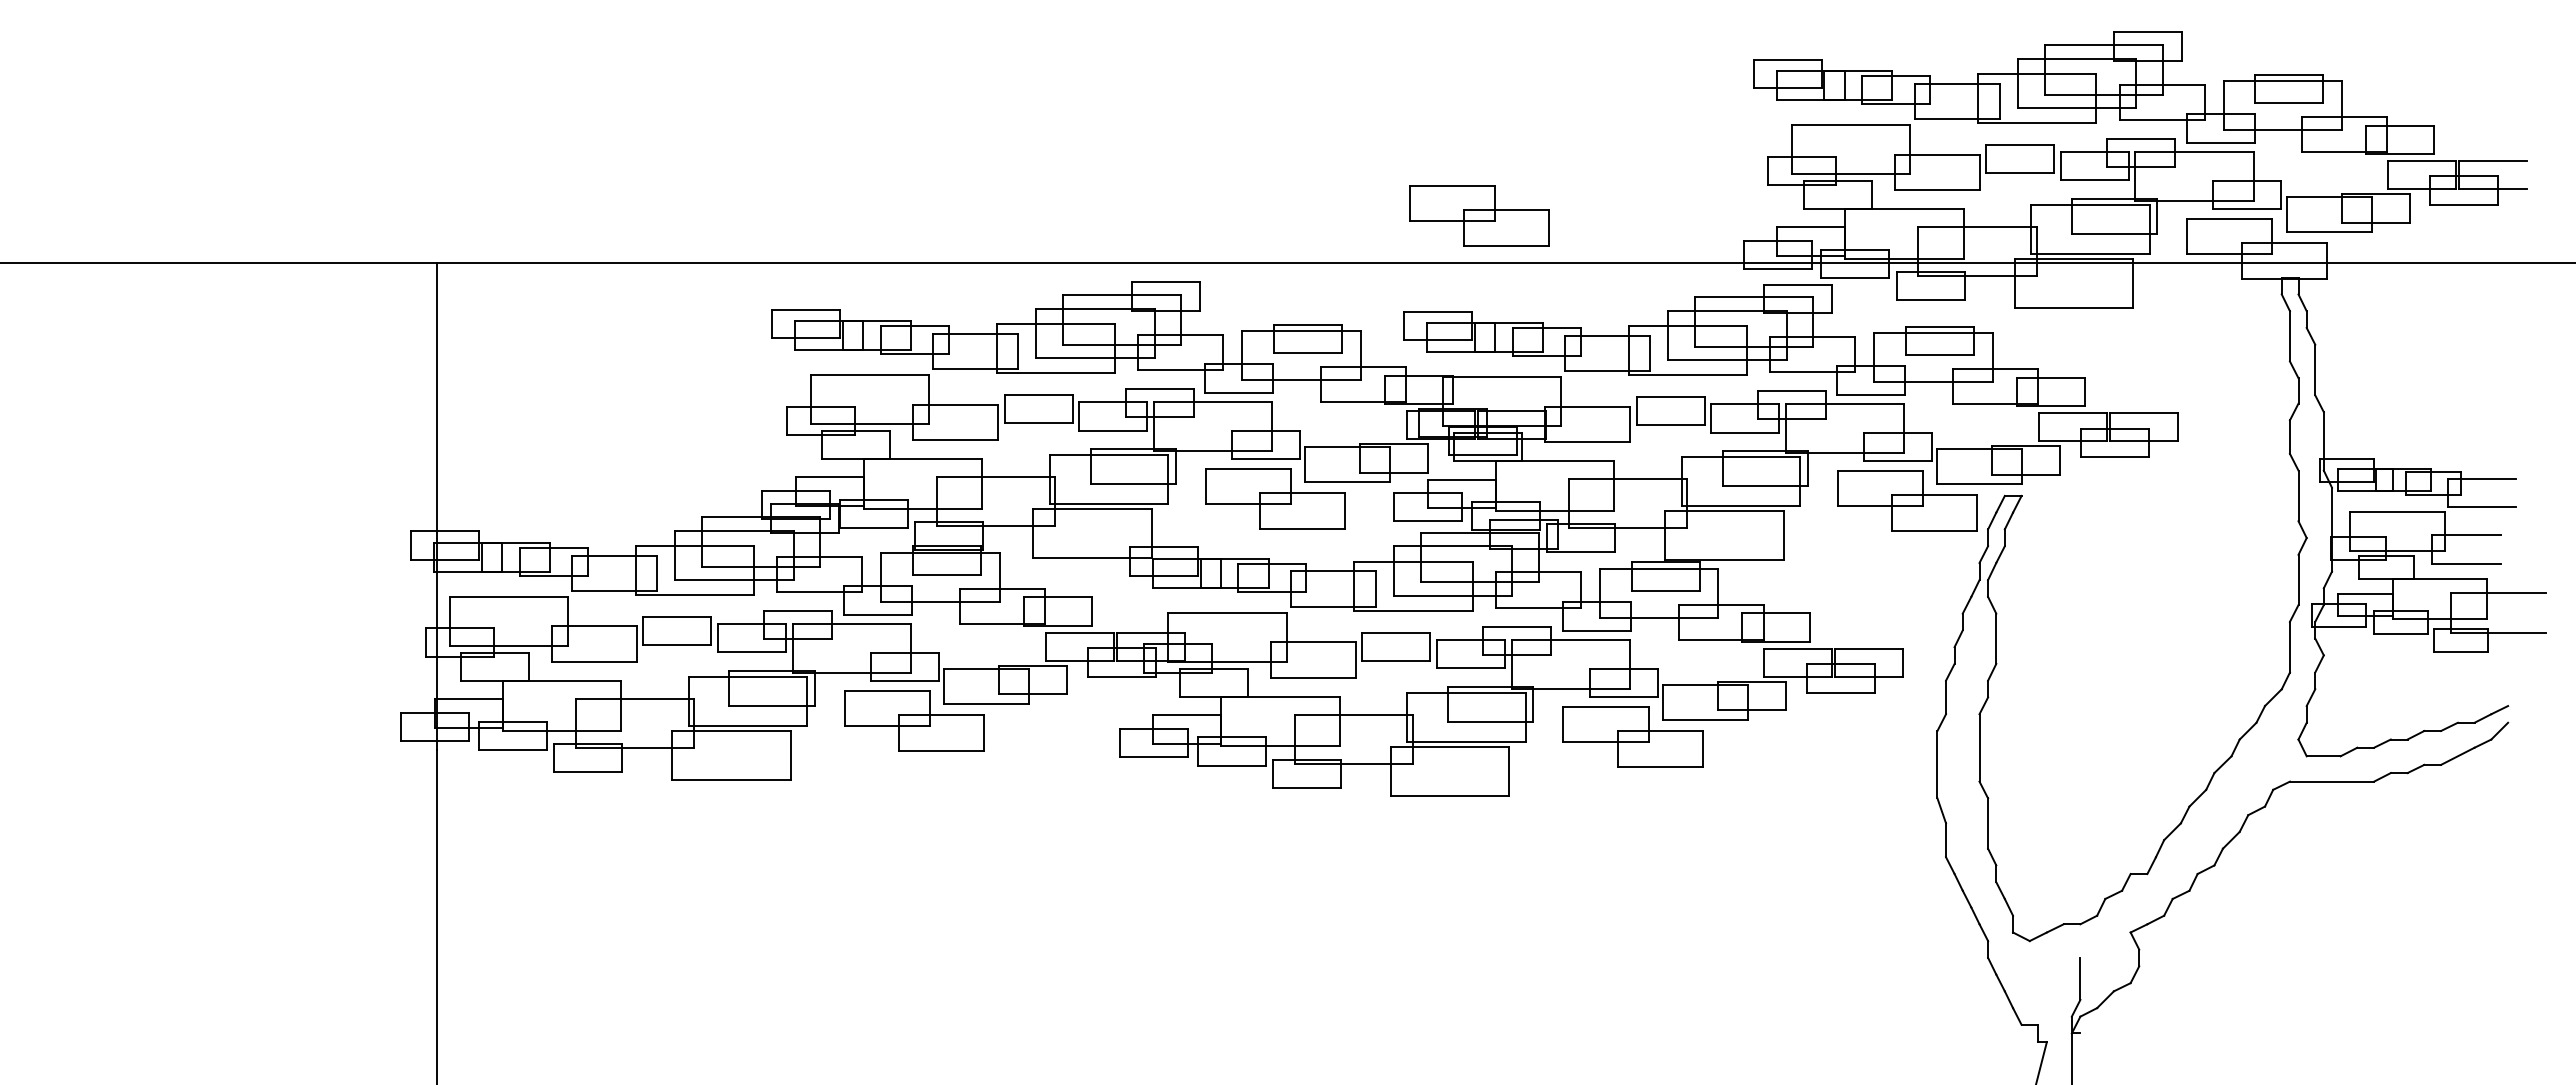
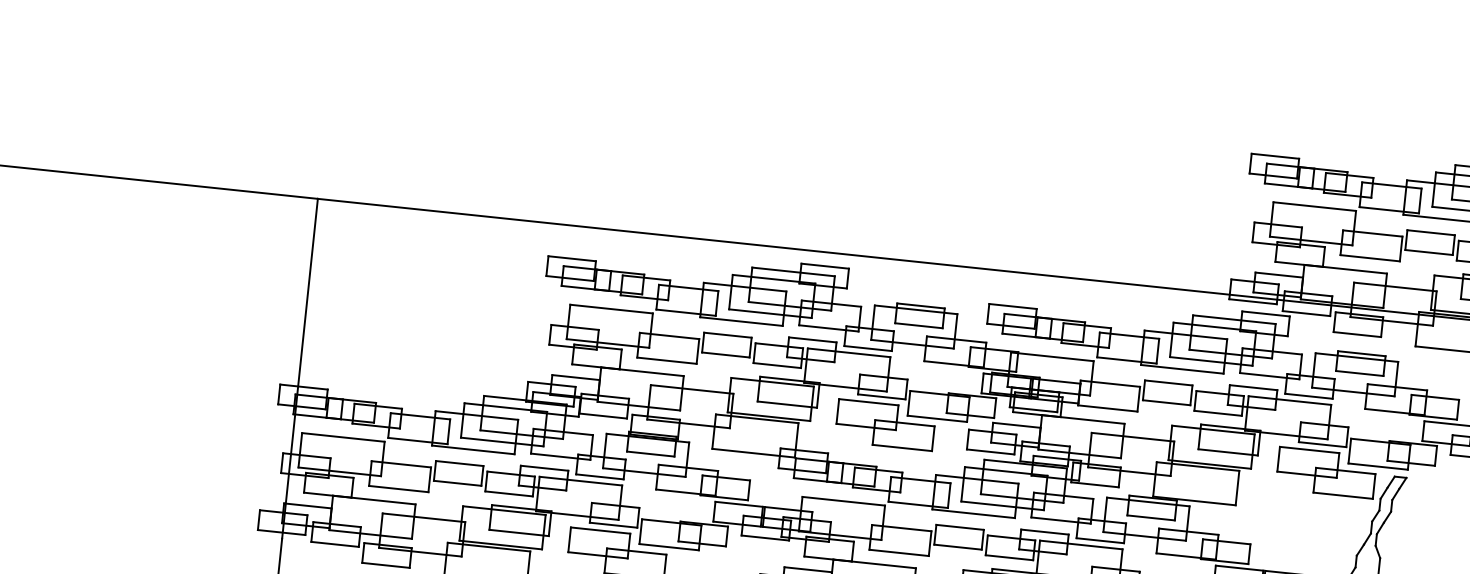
part: (1479, 215) -> (1048, 242), removed

